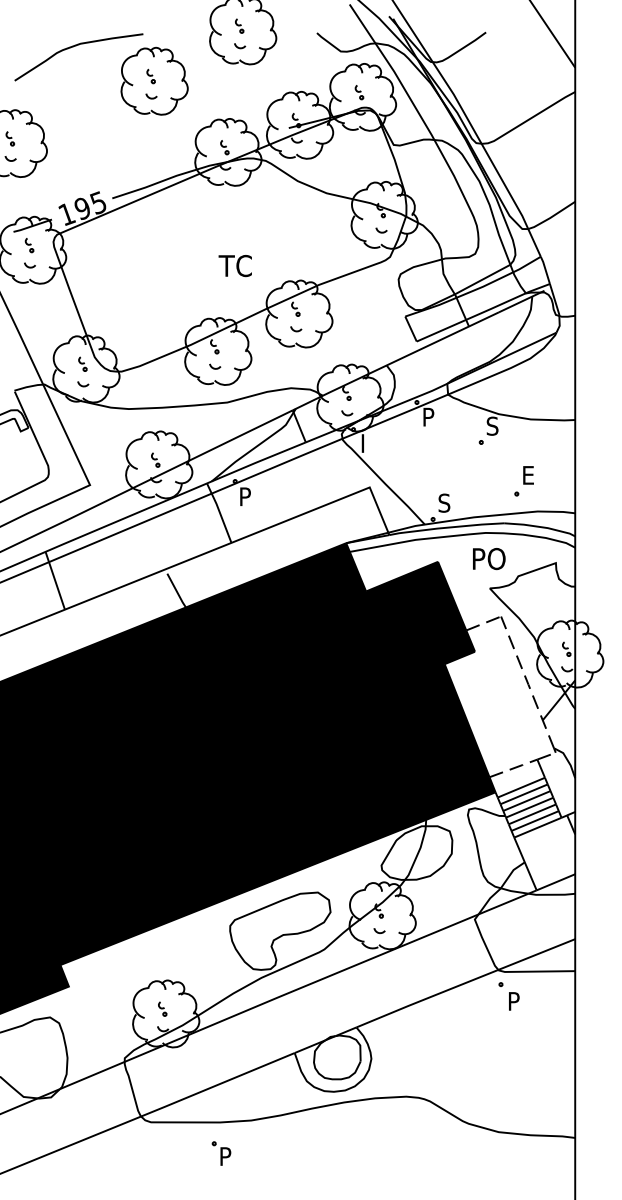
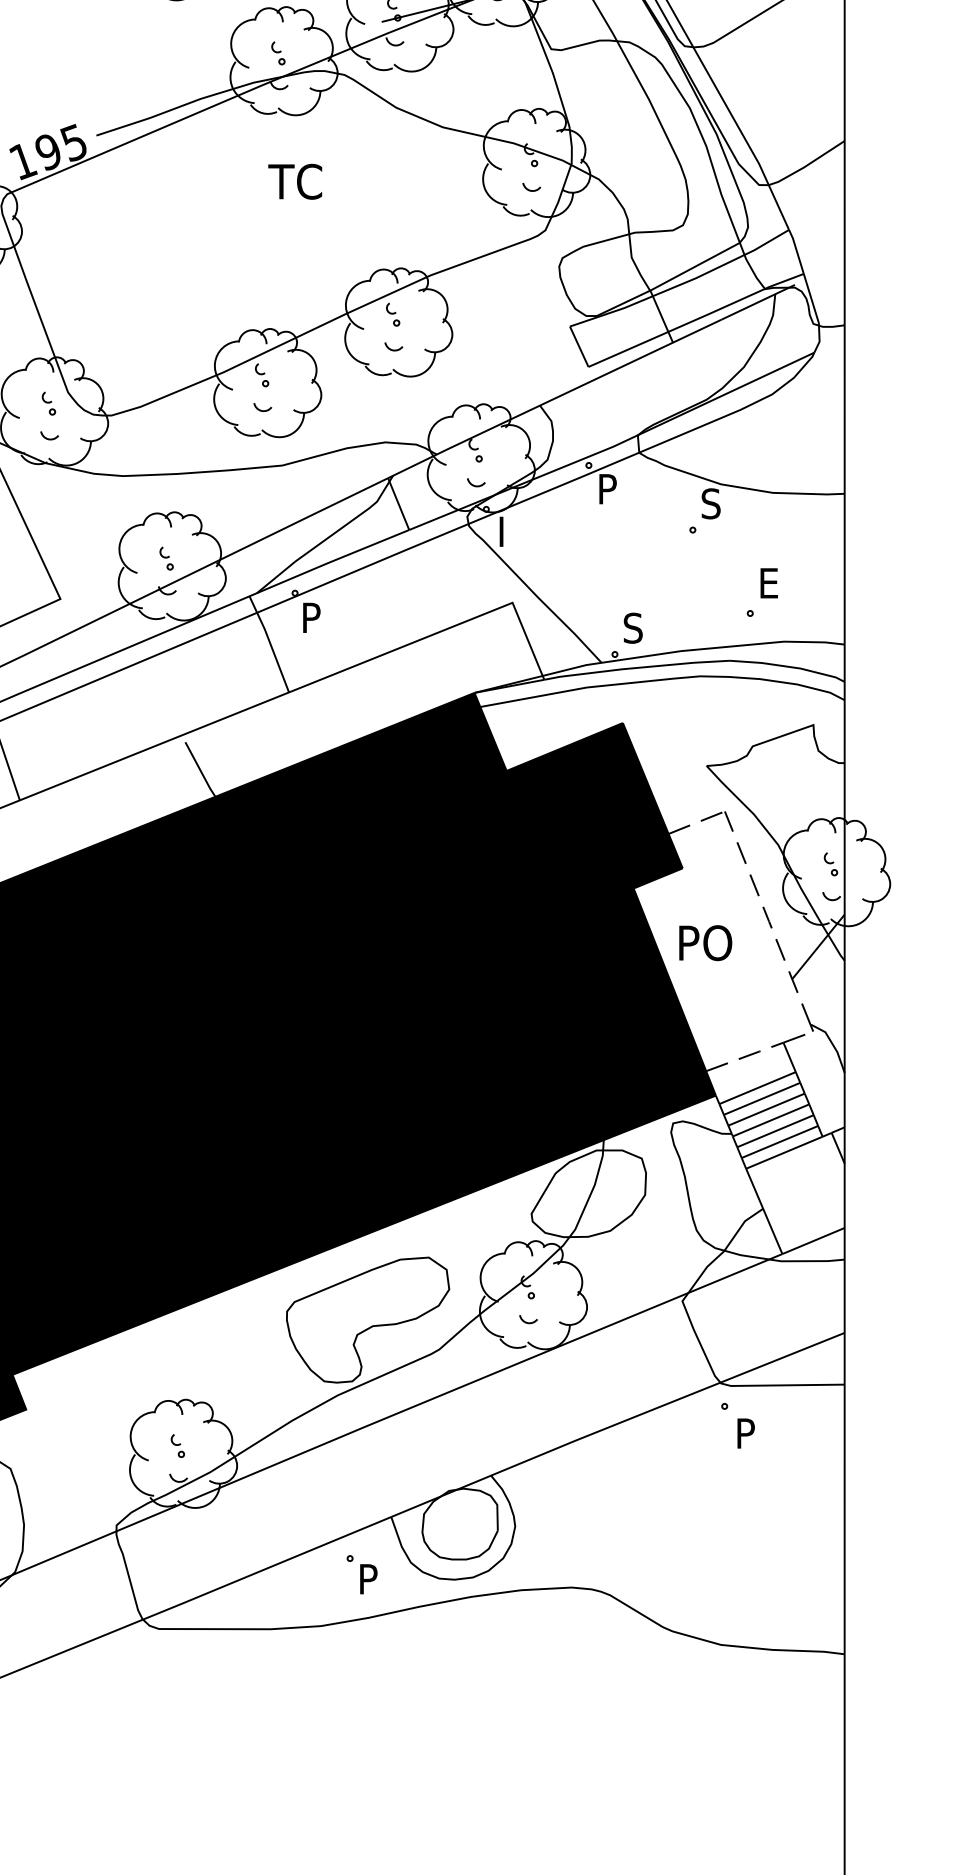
text: (234, 266) -> (293, 182), moved
text: (489, 559) -> (706, 943), moved
part: (221, 1153) -> (361, 1574), moved

